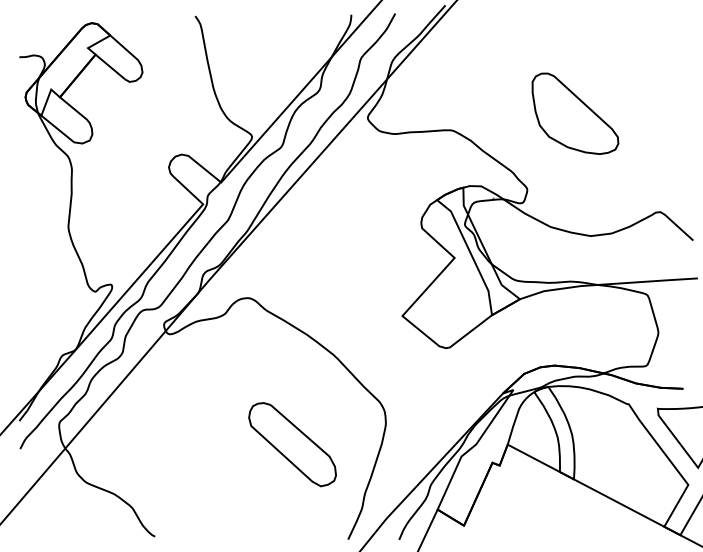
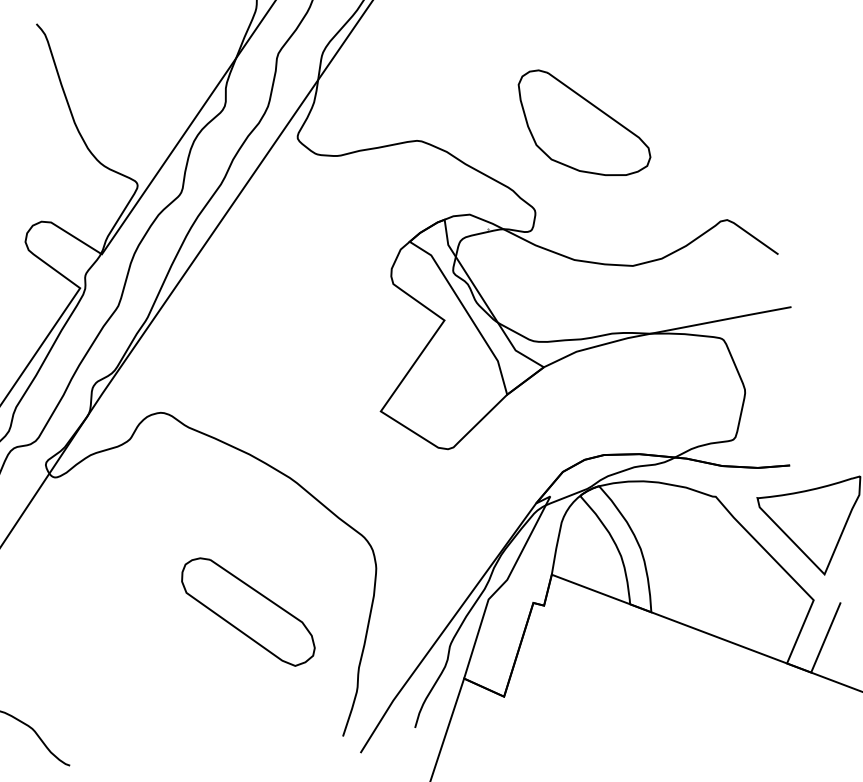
part: (575, 113) -> (584, 121), moved

